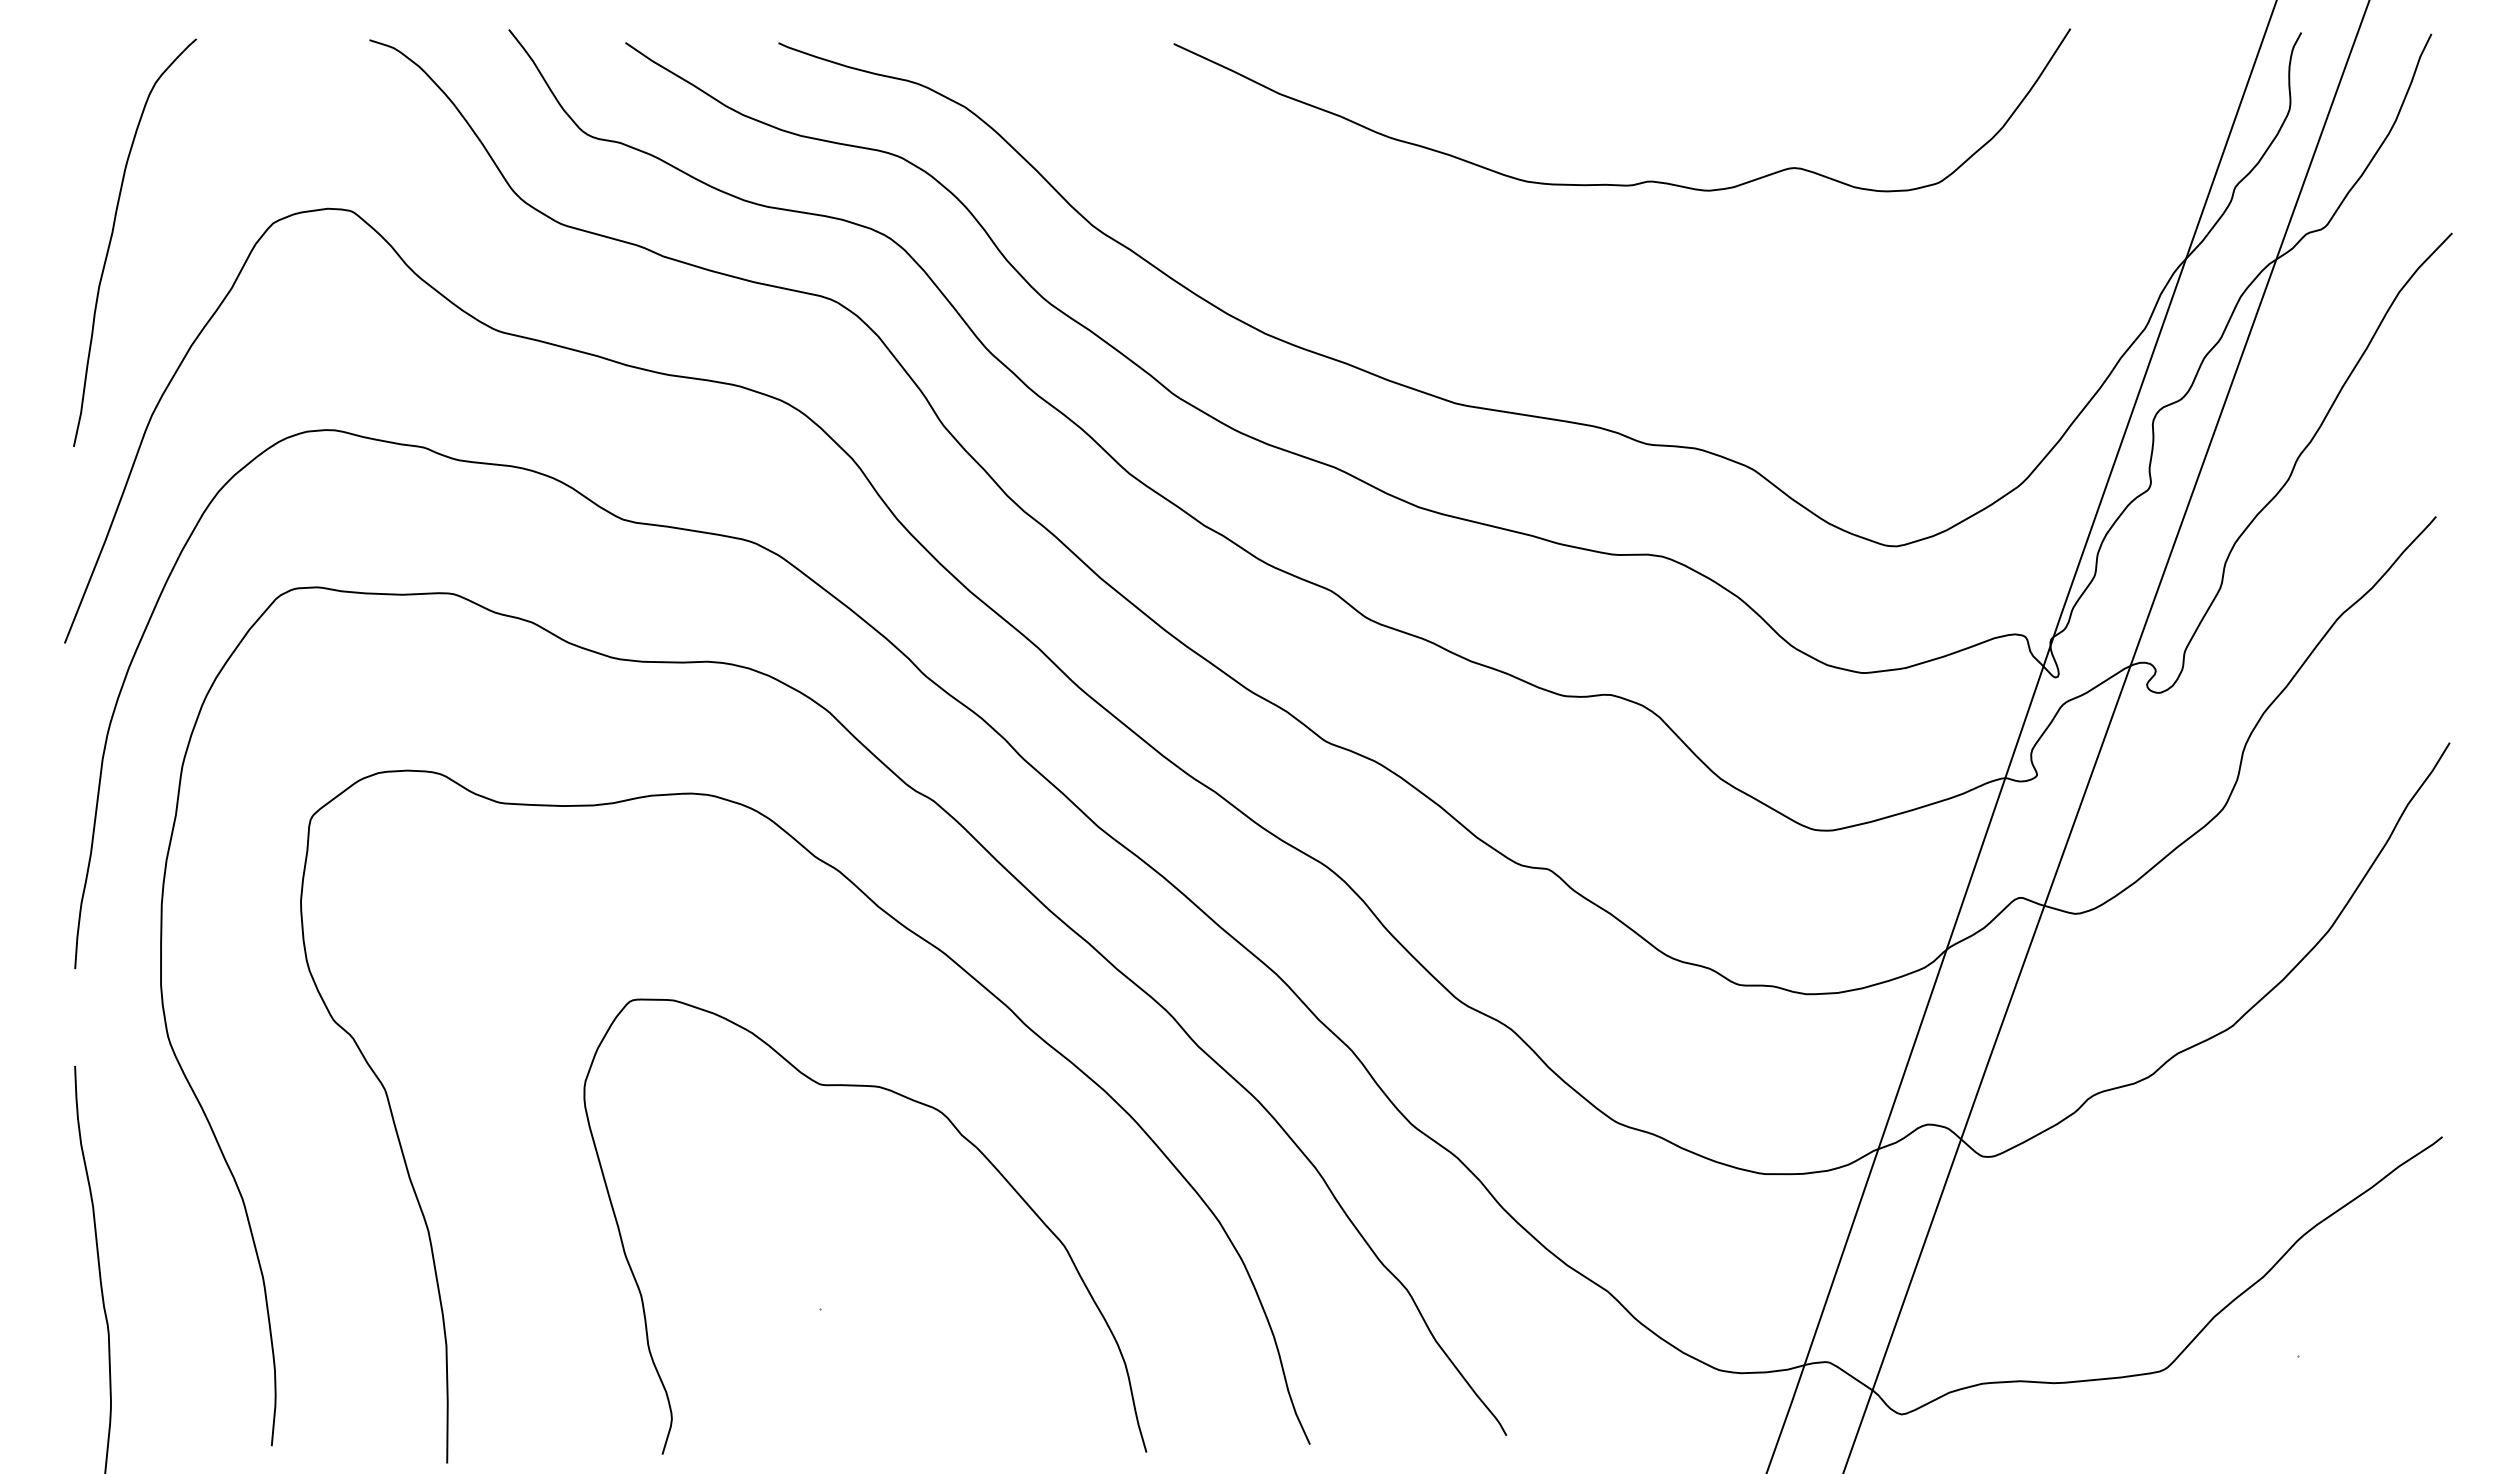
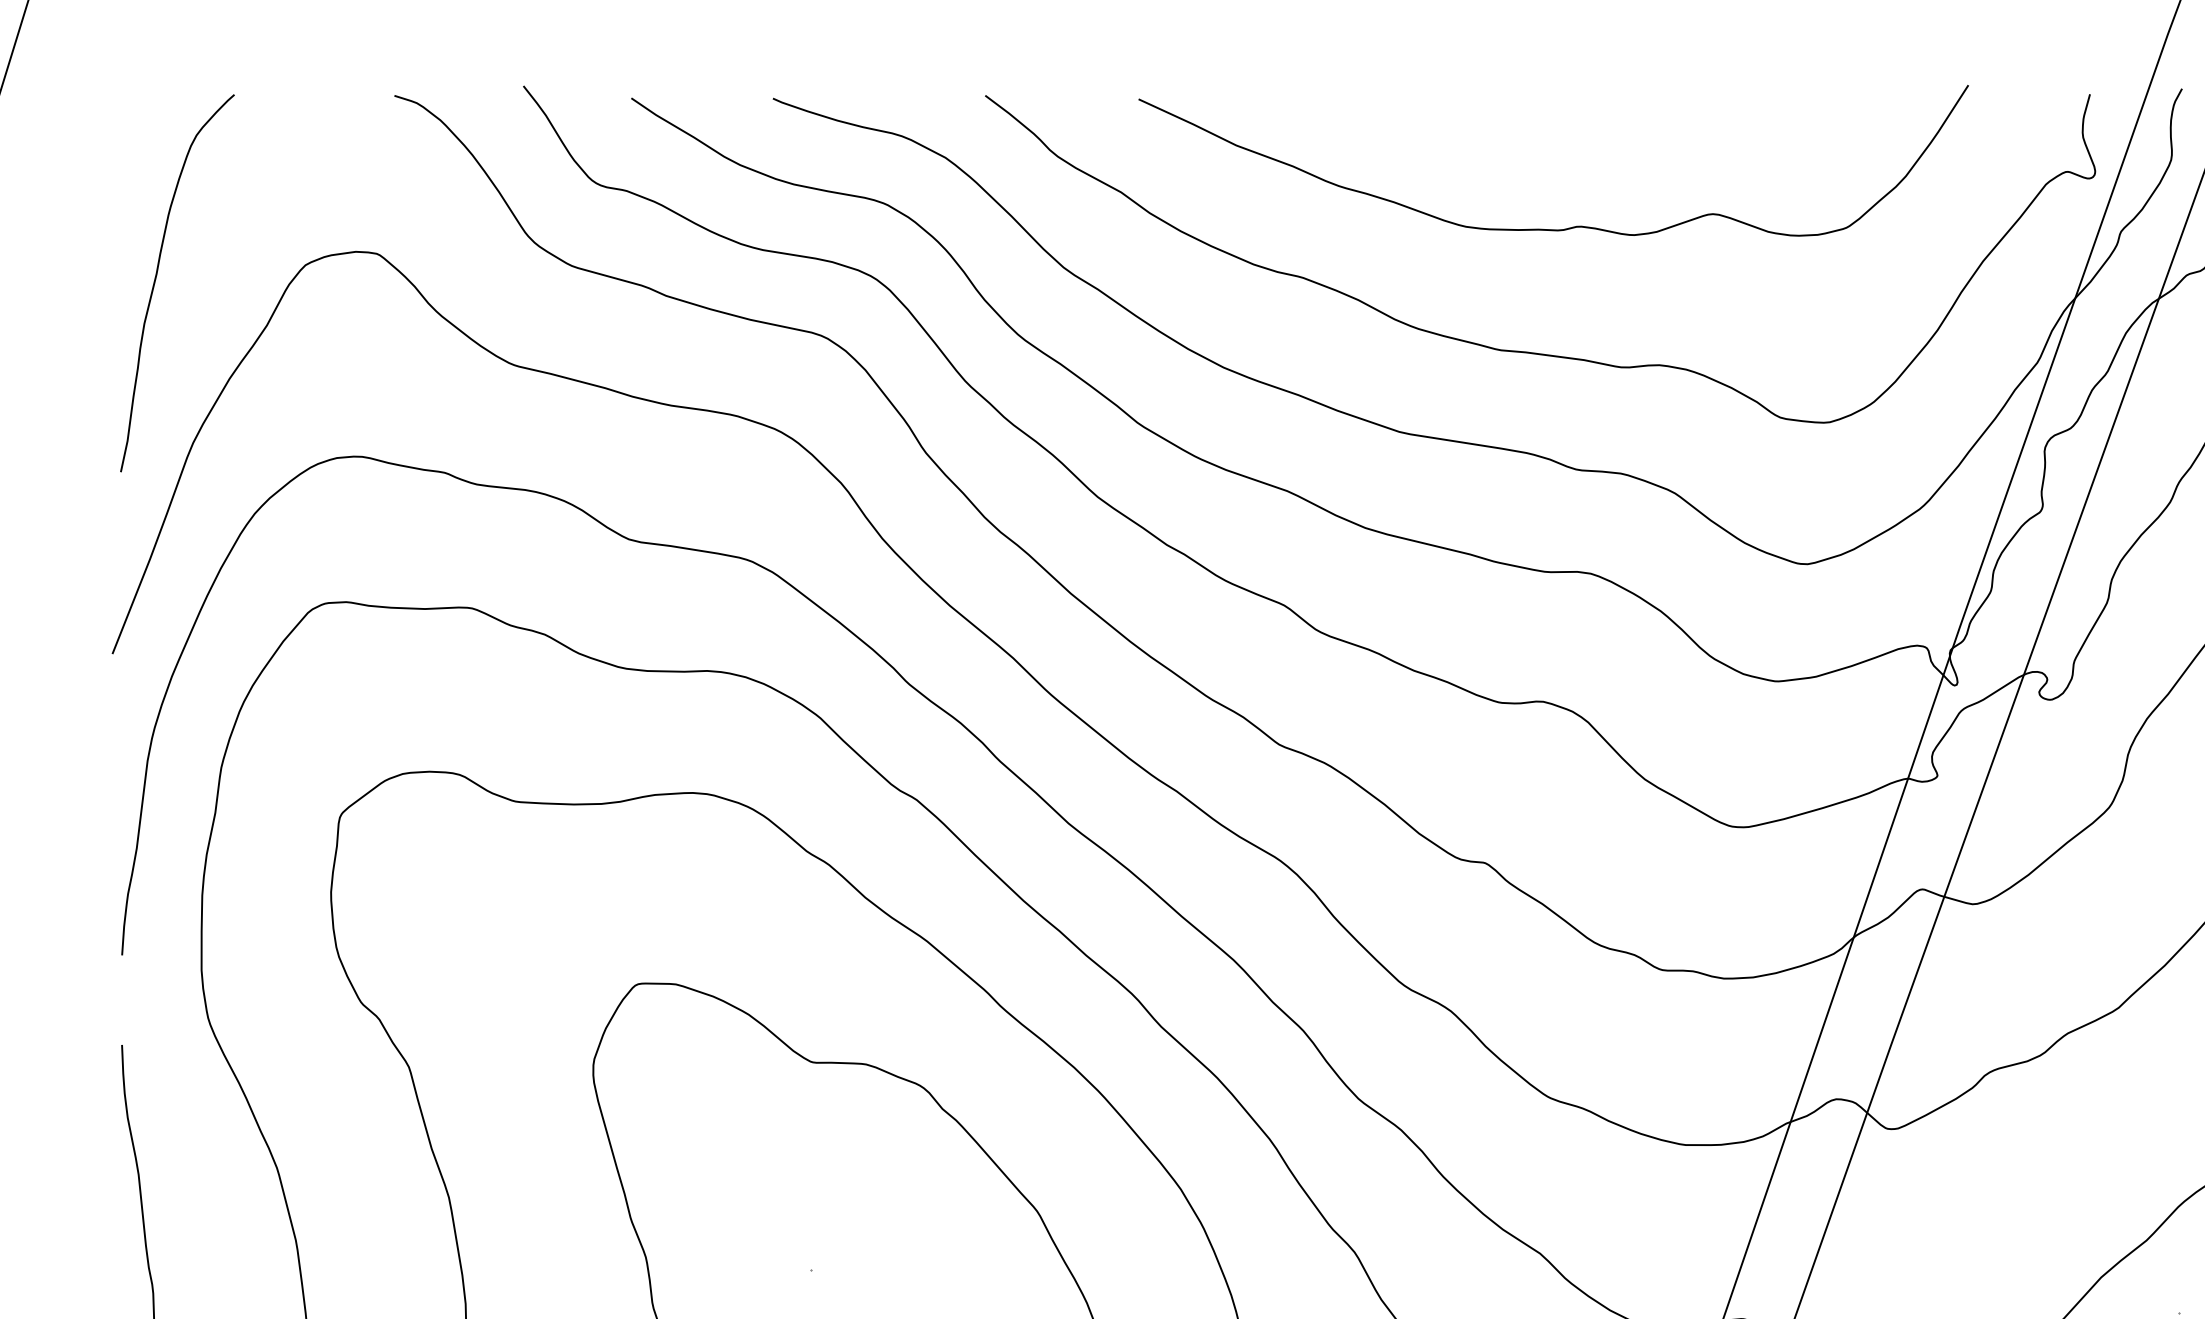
curve: (1594, 316) -> (1527, 351), added

